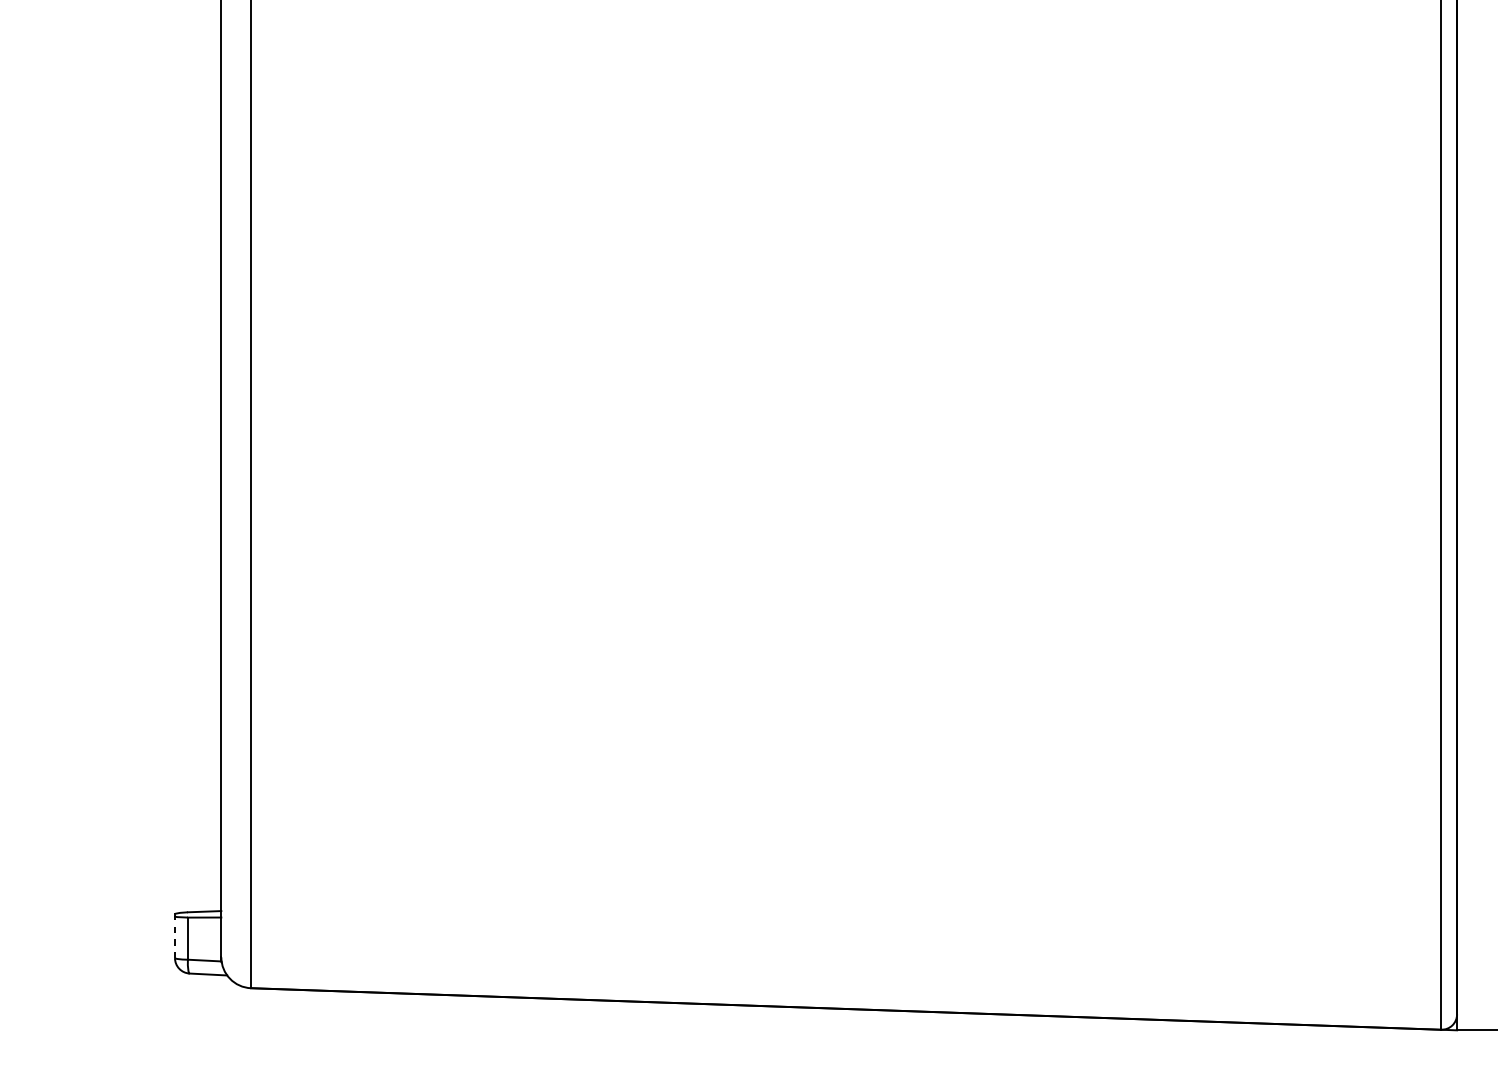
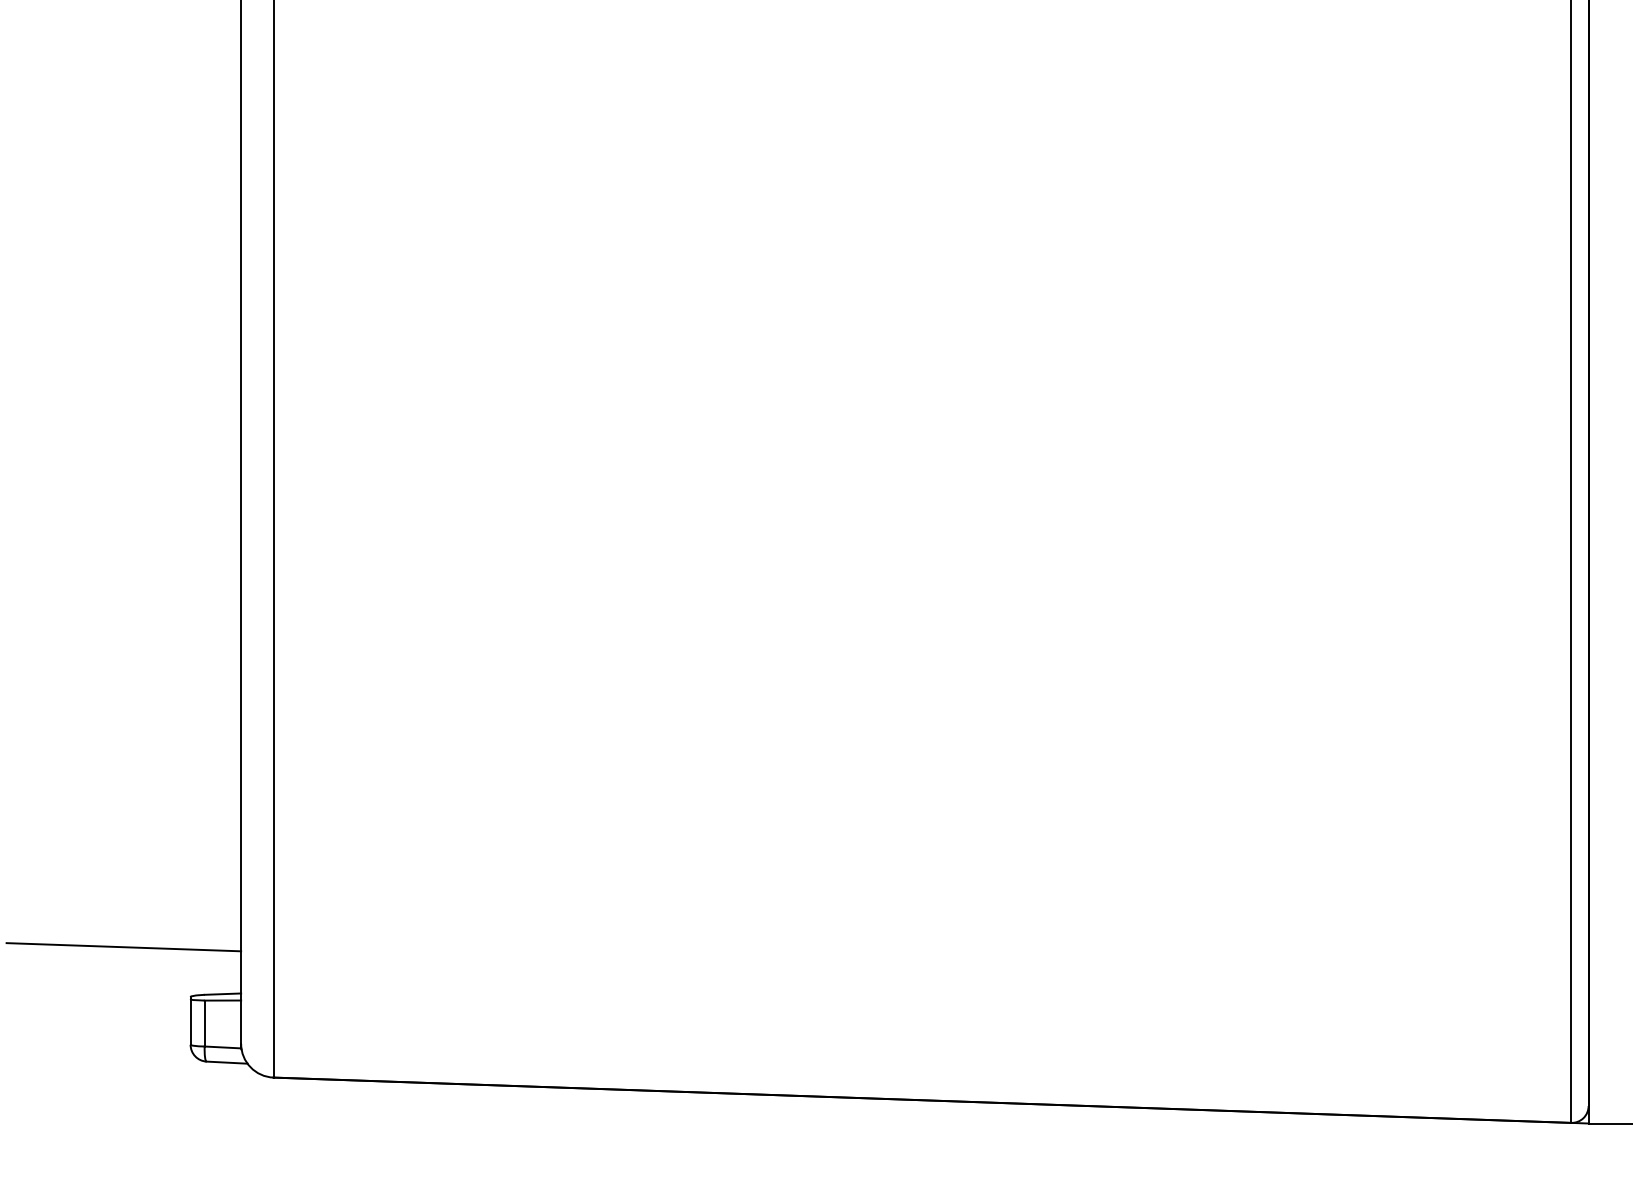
line: (113, 868) -> (123, 947), added
line: (174, 937) -> (190, 1022), dashed -> solid

